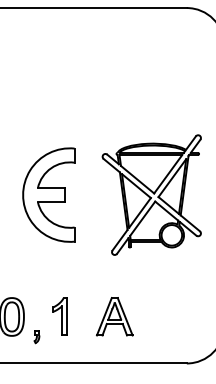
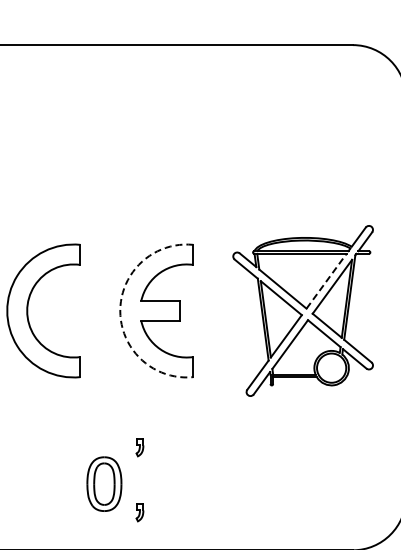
line: (168, 174) -> (326, 281), solid -> dashed
arc: (23, 195) -> (120, 311), solid -> dashed
part: (36, 291) -> (139, 447), added
part: (59, 316) -> (172, 483), removed
part: (114, 316) -> (250, 483), removed

